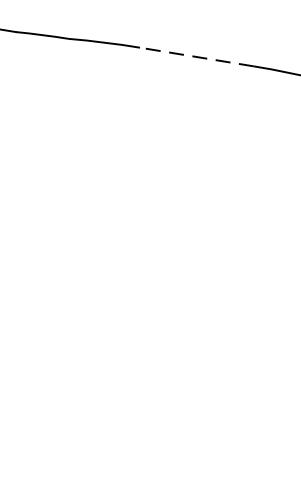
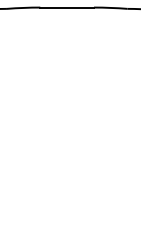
line: (197, 56) -> (67, 7), dashed -> solid

